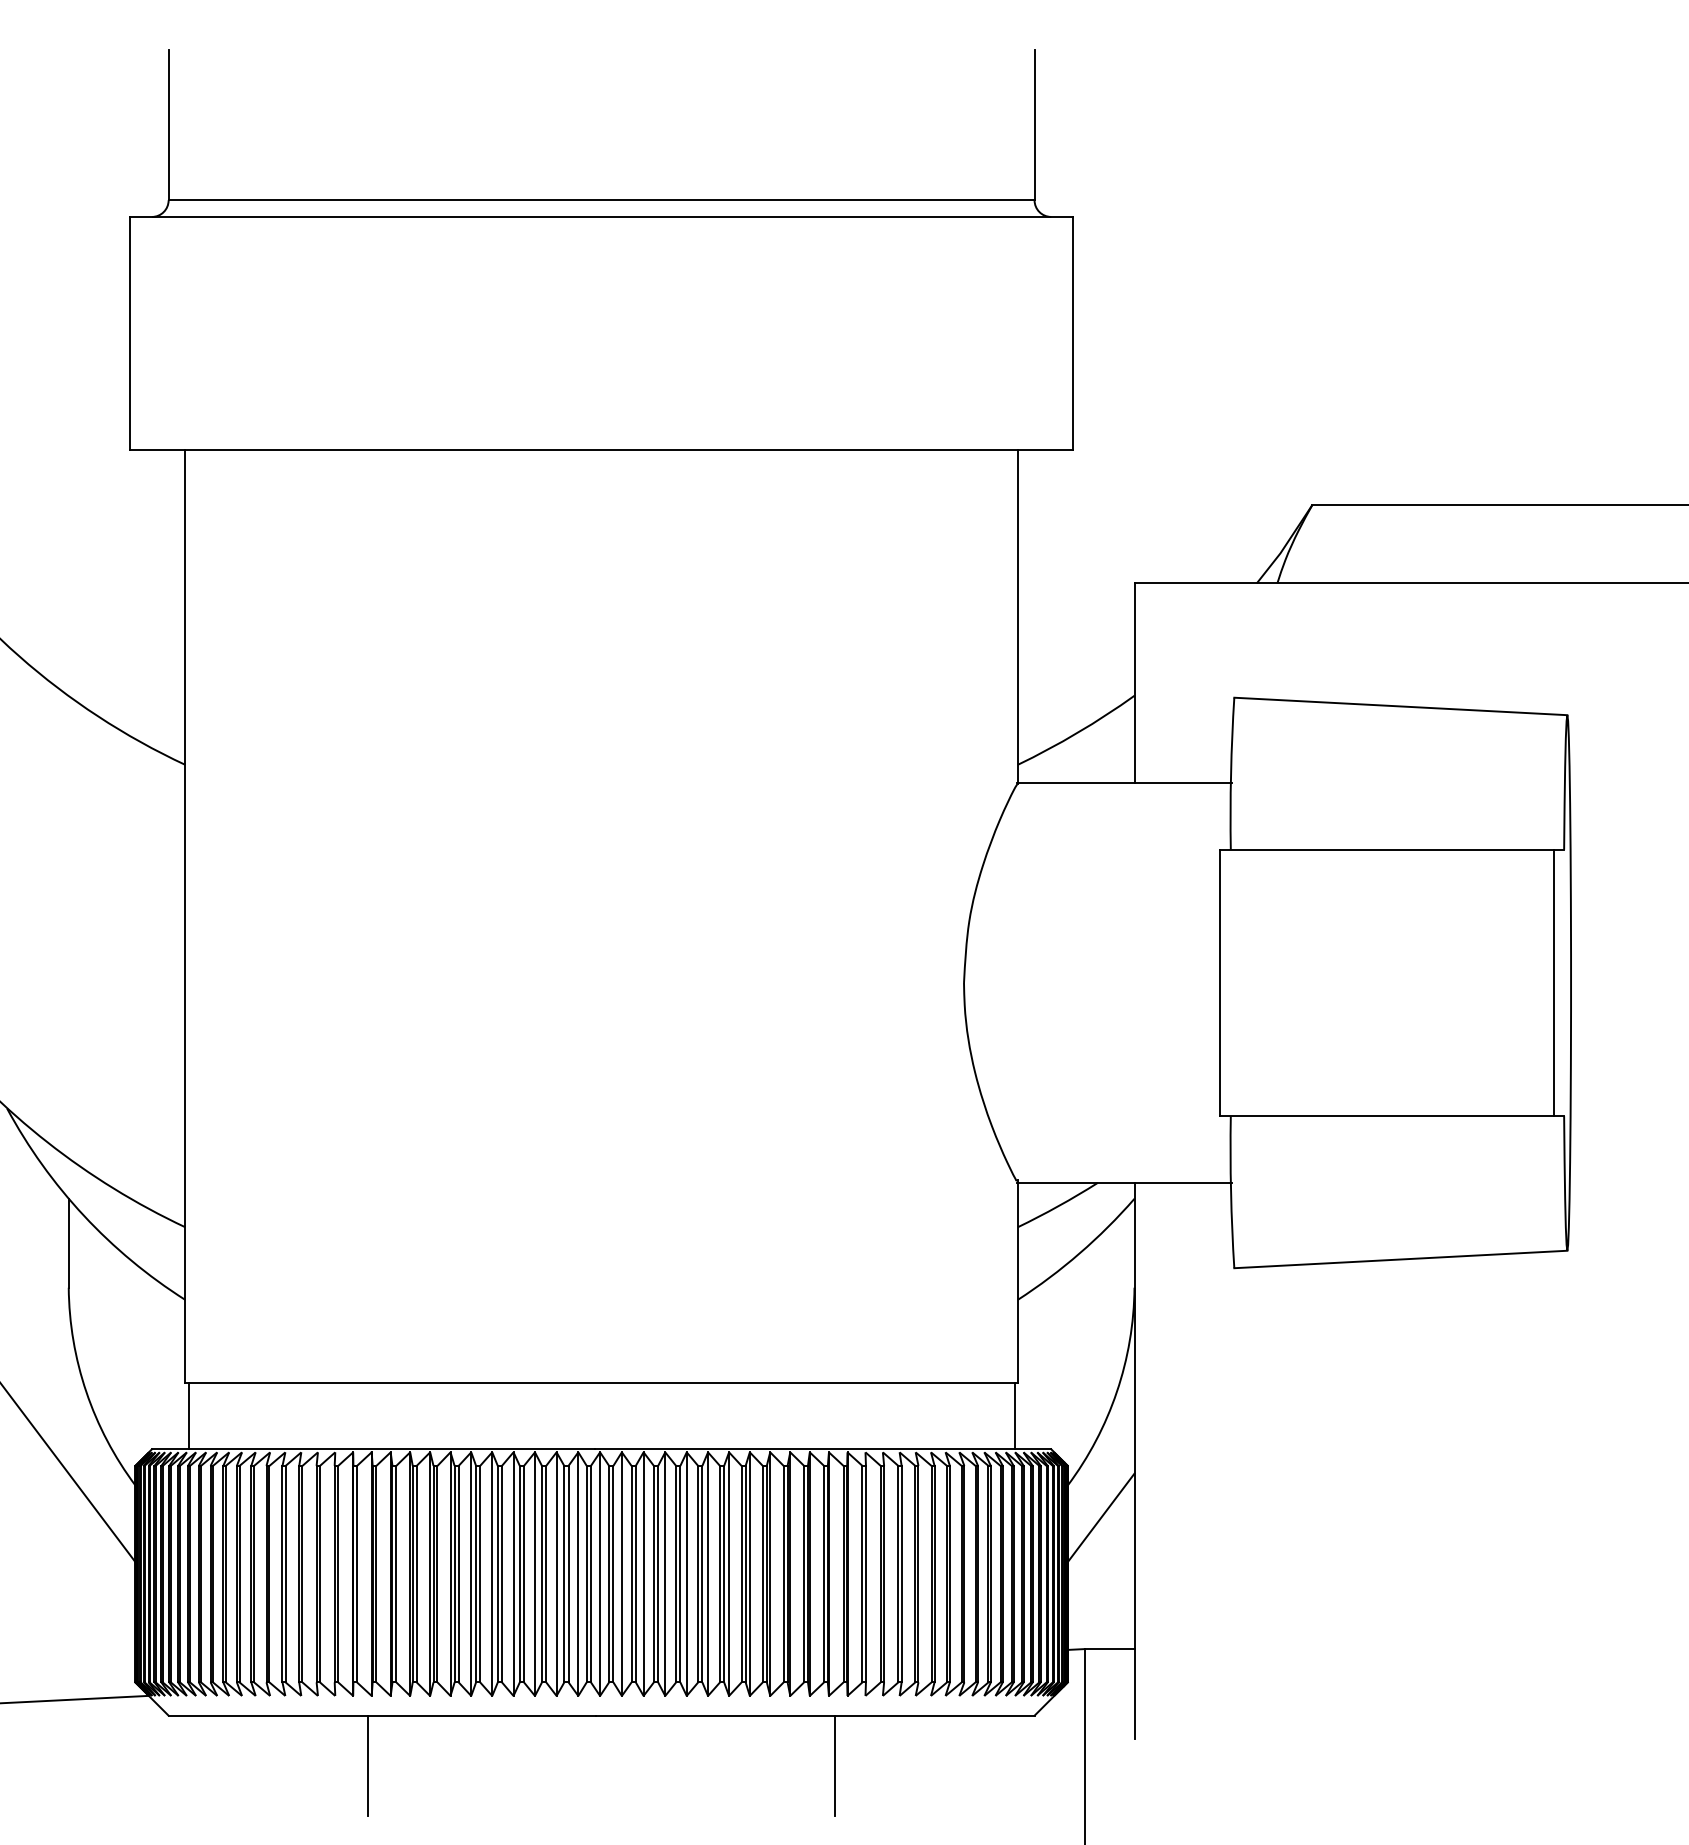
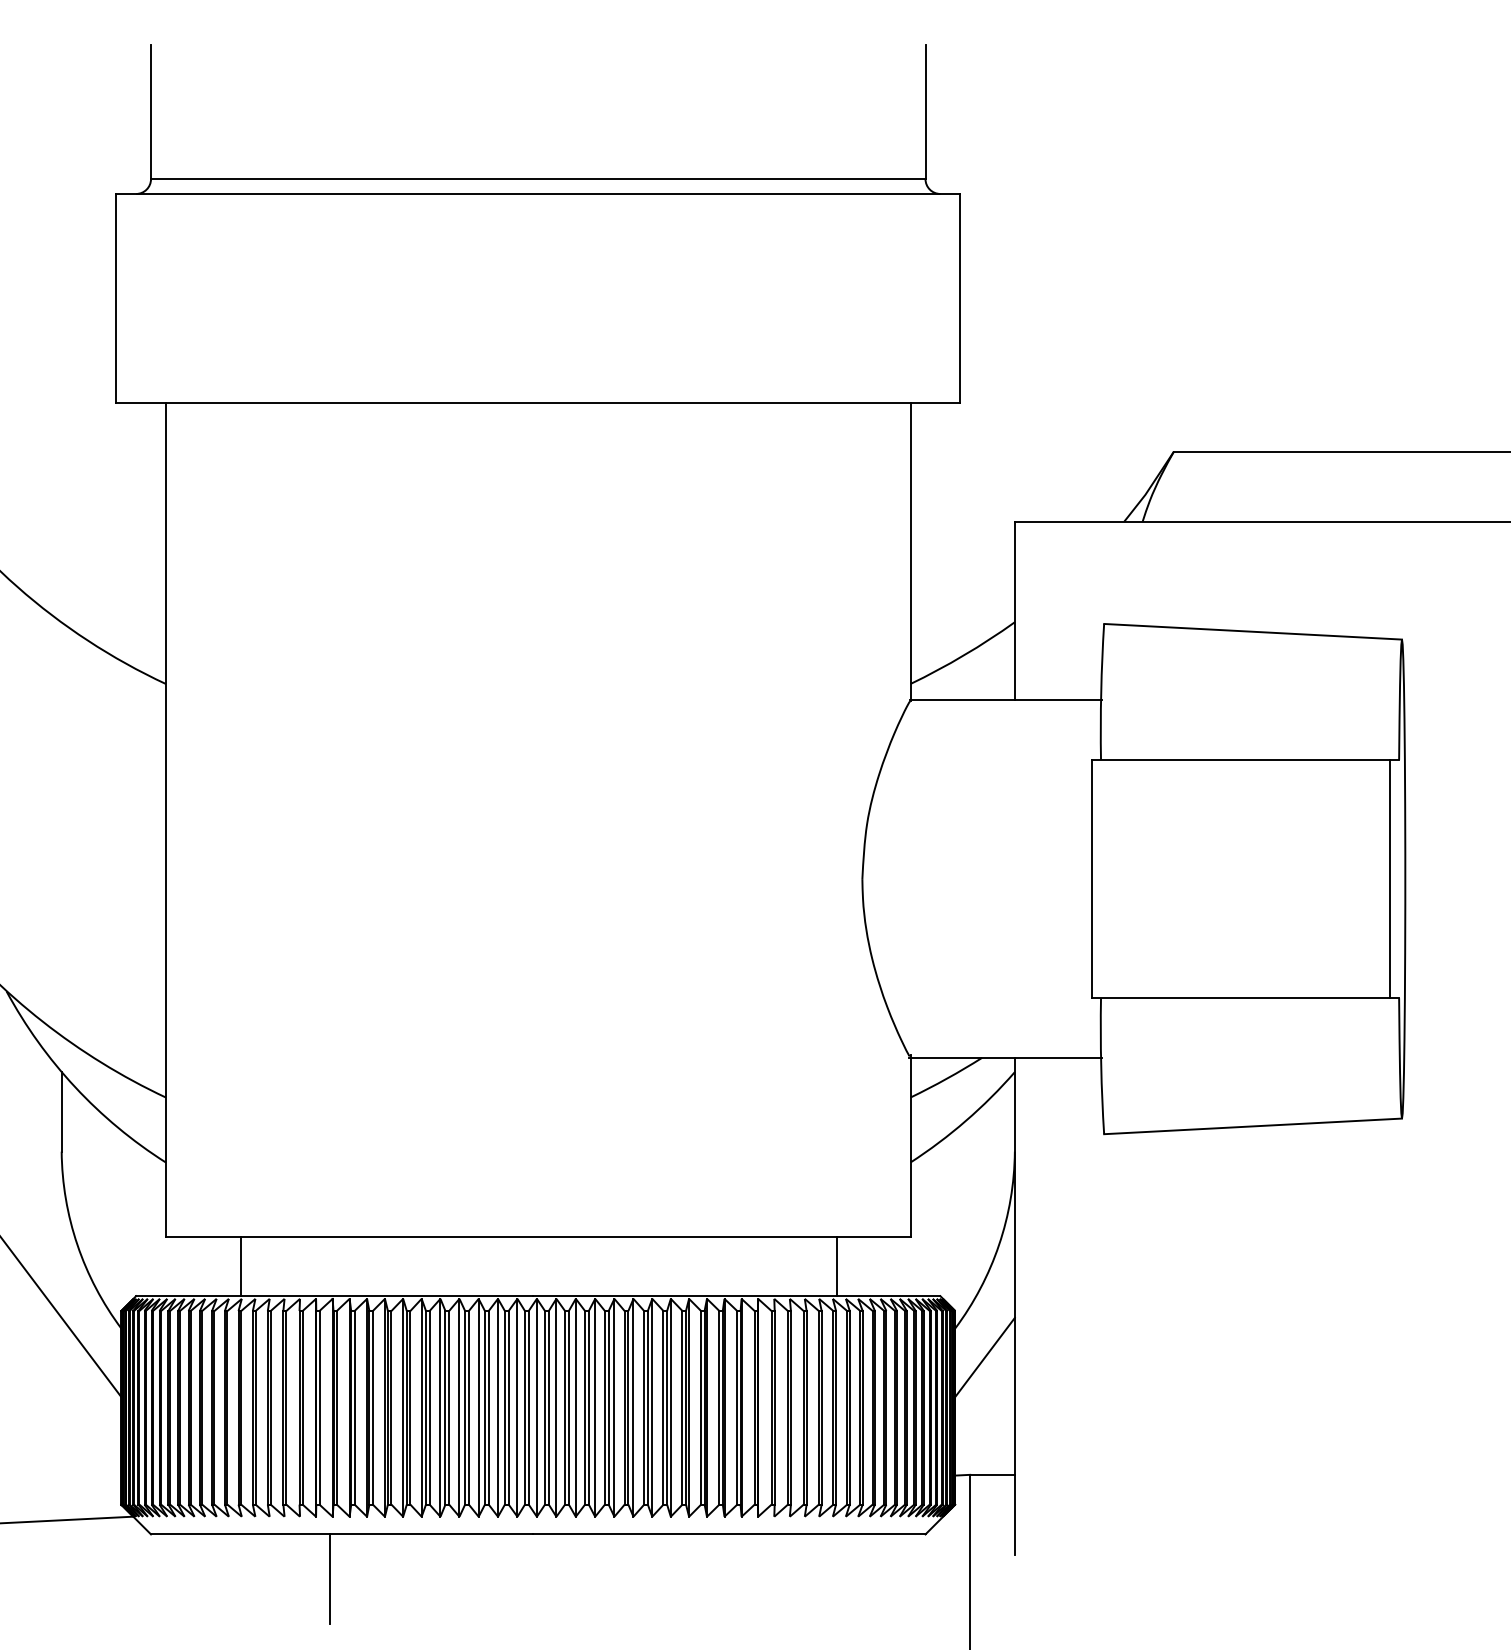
line: (188, 1416) -> (240, 1266), moved
line: (1014, 1416) -> (836, 1266), moved
line: (834, 1764) -> (746, 1578), removed

